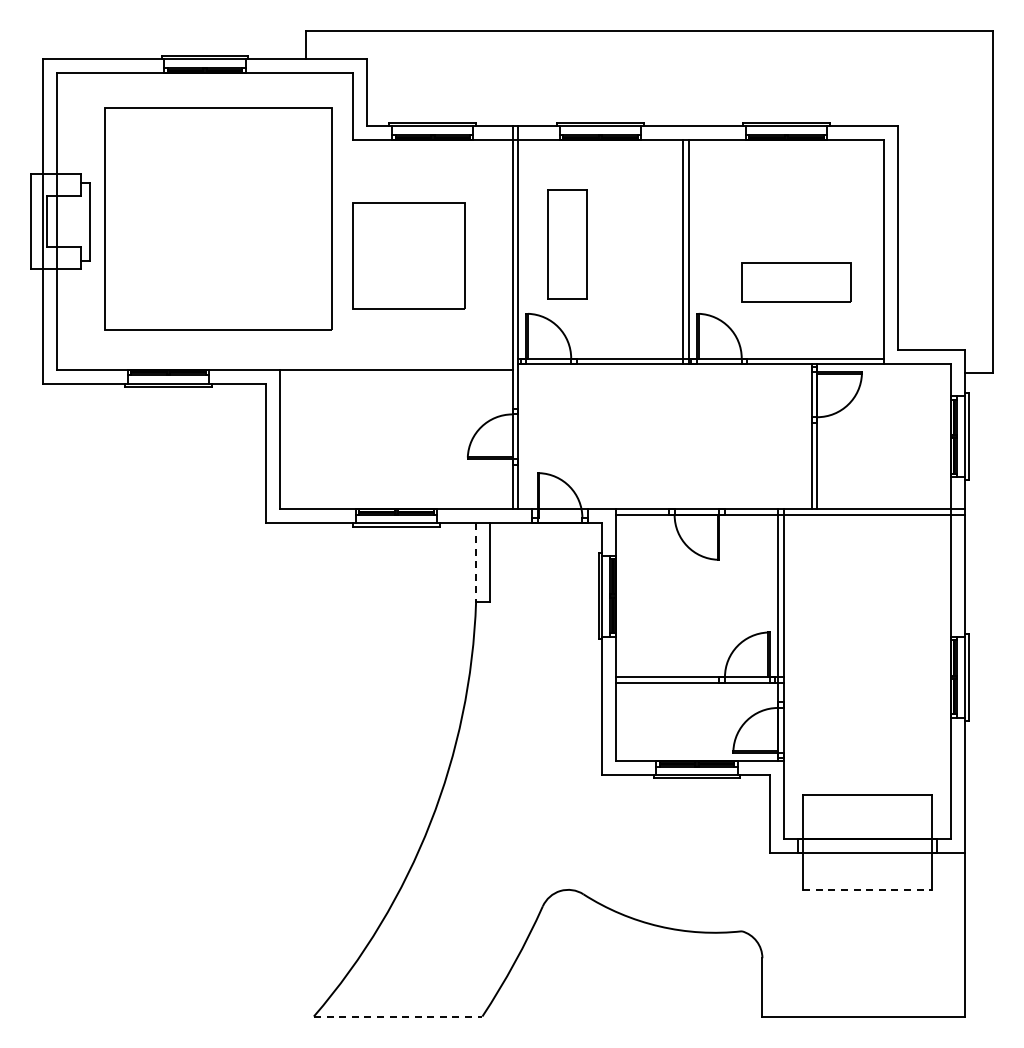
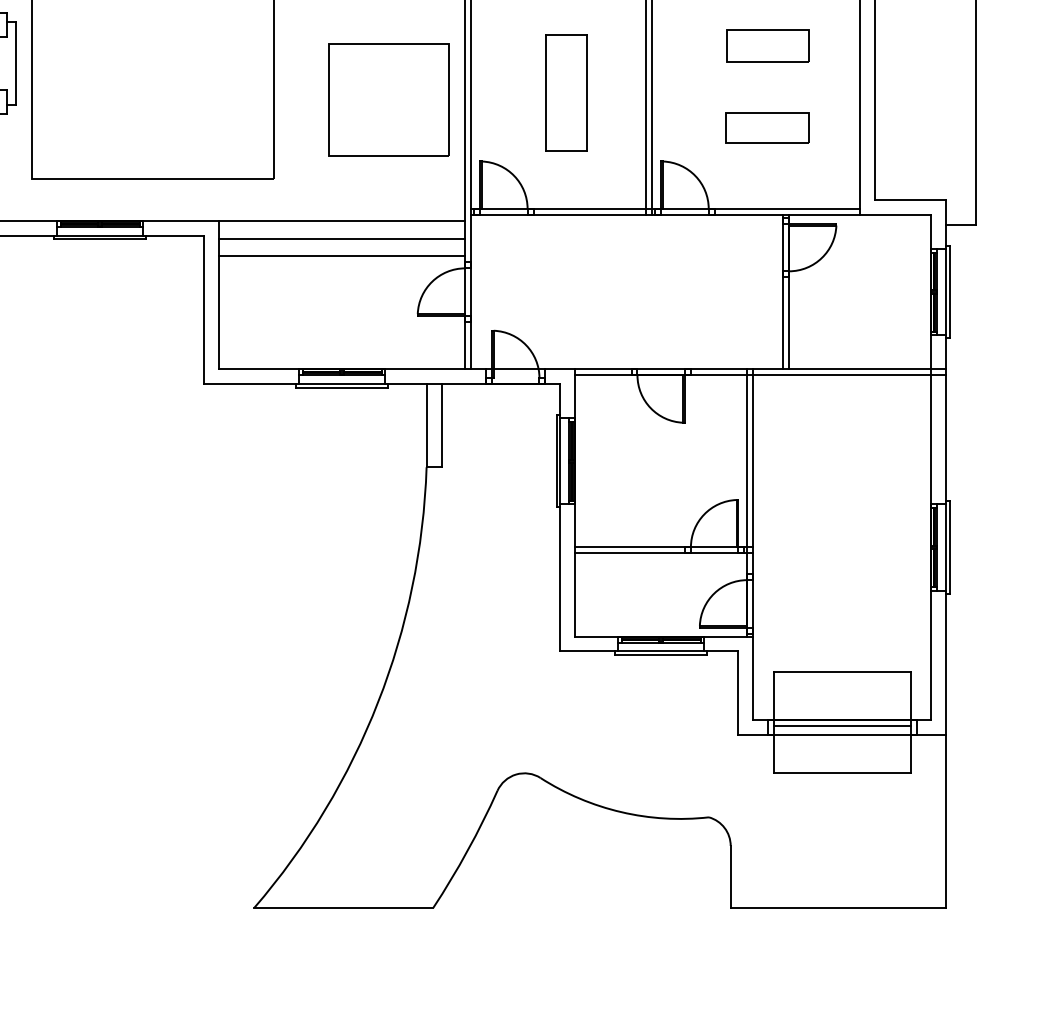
part: (797, 204) -> (767, 45), added
part: (567, 244) -> (566, 93), moved
part: (408, 255) -> (388, 99), moved
part: (796, 281) -> (766, 127), size x0.71
line: (396, 386) -> (342, 238), added
line: (396, 403) -> (342, 256), added
line: (476, 563) -> (427, 426), dashed -> solid
line: (867, 844) -> (842, 725), added
line: (868, 889) -> (843, 772), dashed -> solid
line: (398, 1016) -> (344, 907), dashed -> solid

